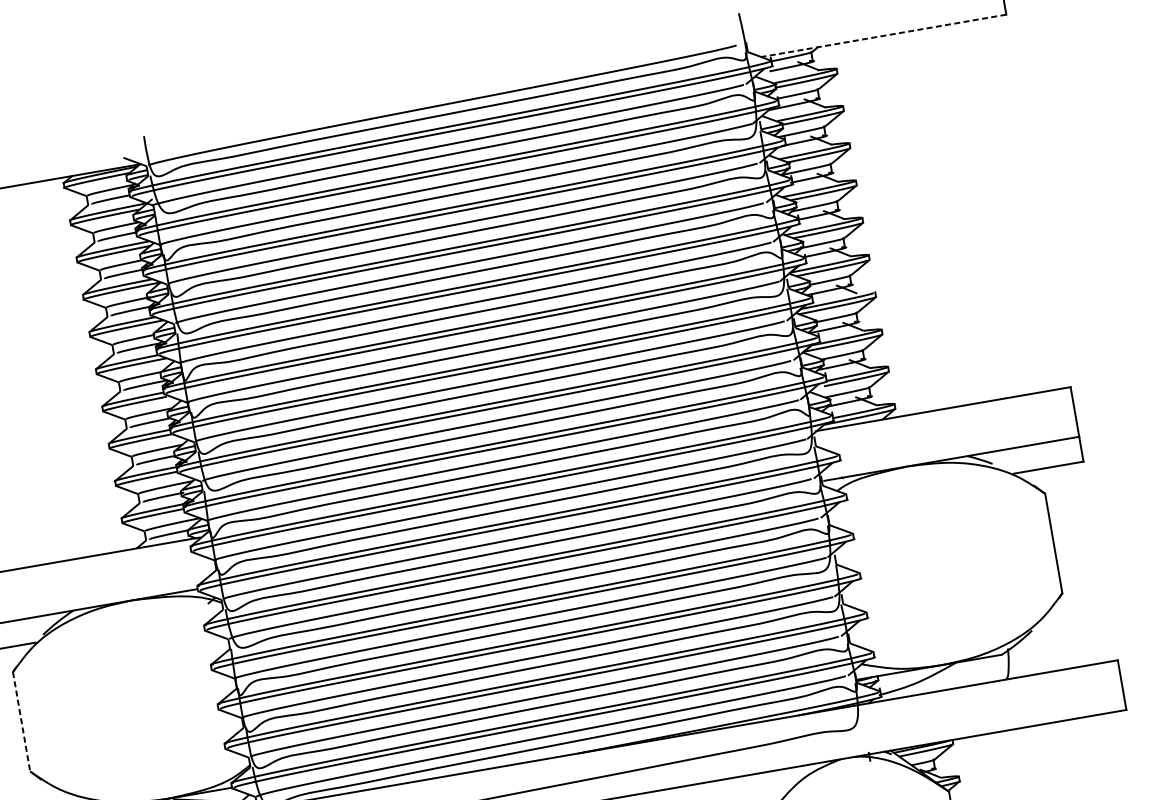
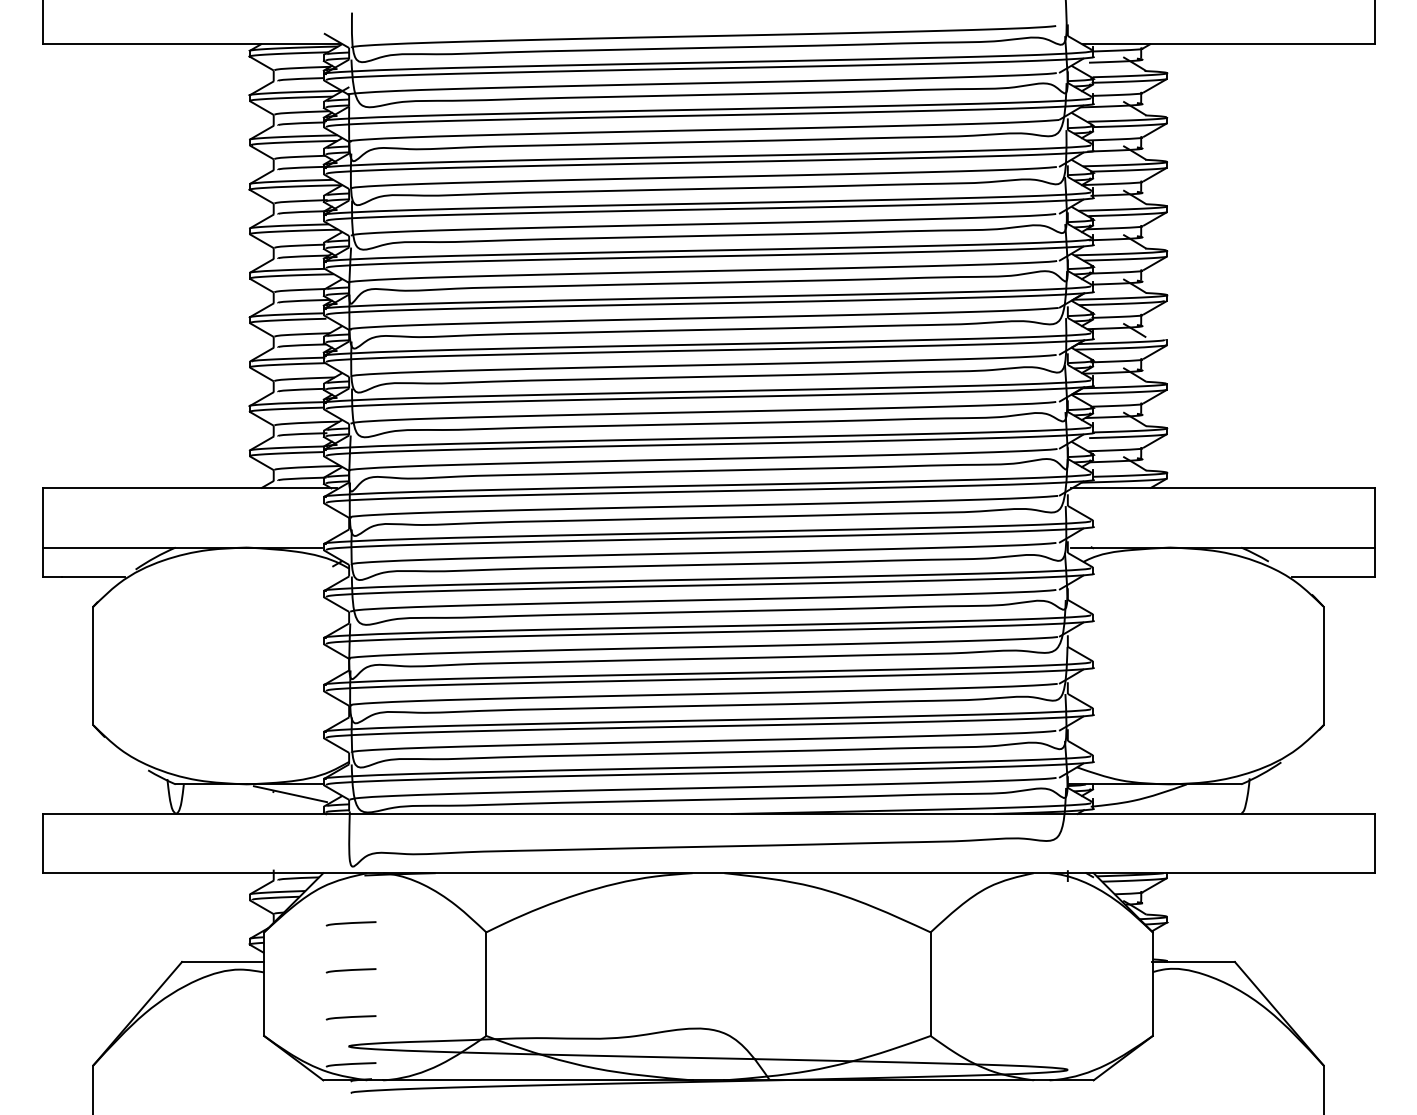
line: (883, 35) -> (1228, 44), dashed -> solid
line: (21, 722) -> (93, 666), dashed -> solid

